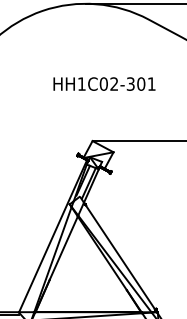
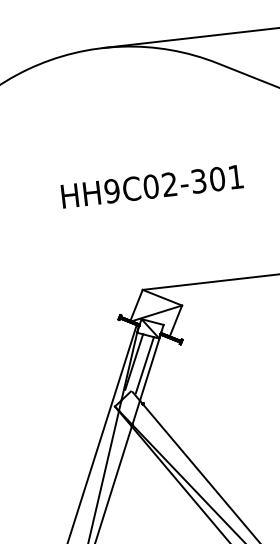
text: (81, 83) -> (111, 190), HH1C02-301 -> HH9C02-301

